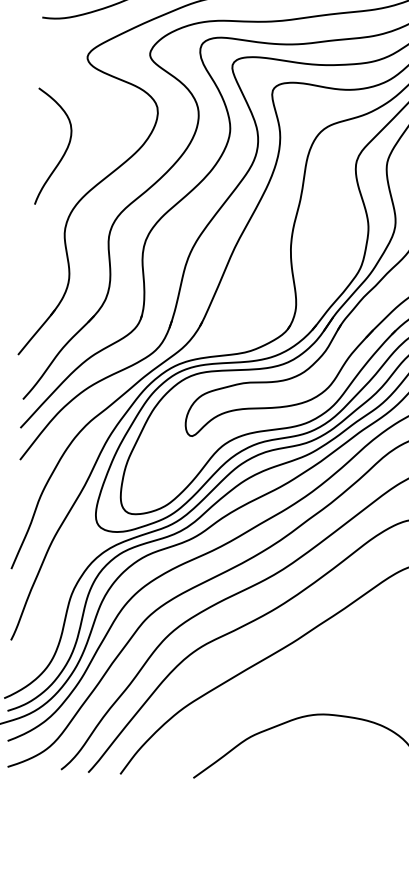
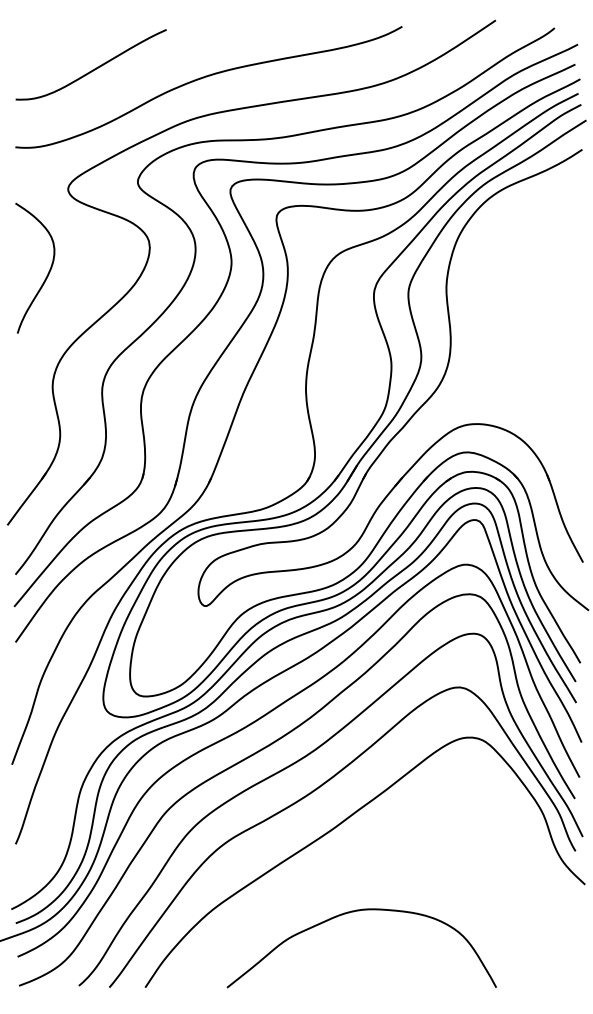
curve: (64, 152) -> (47, 273), moved

